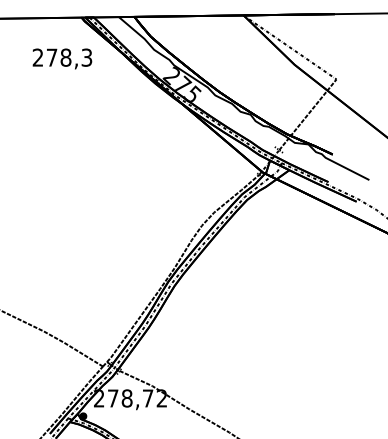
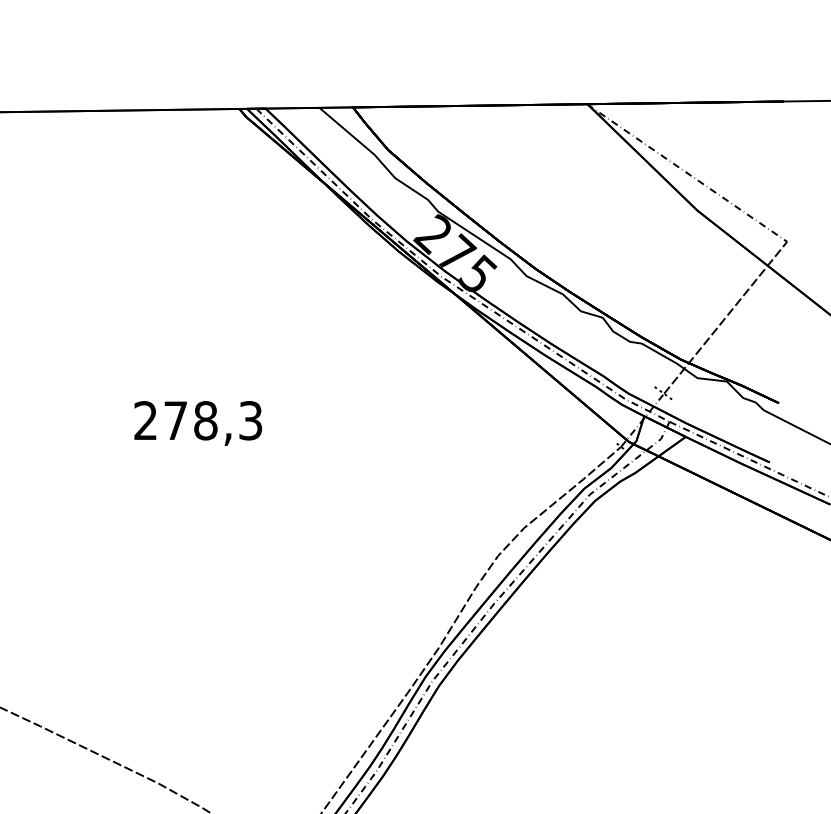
text: (62, 58) -> (198, 422), moved

